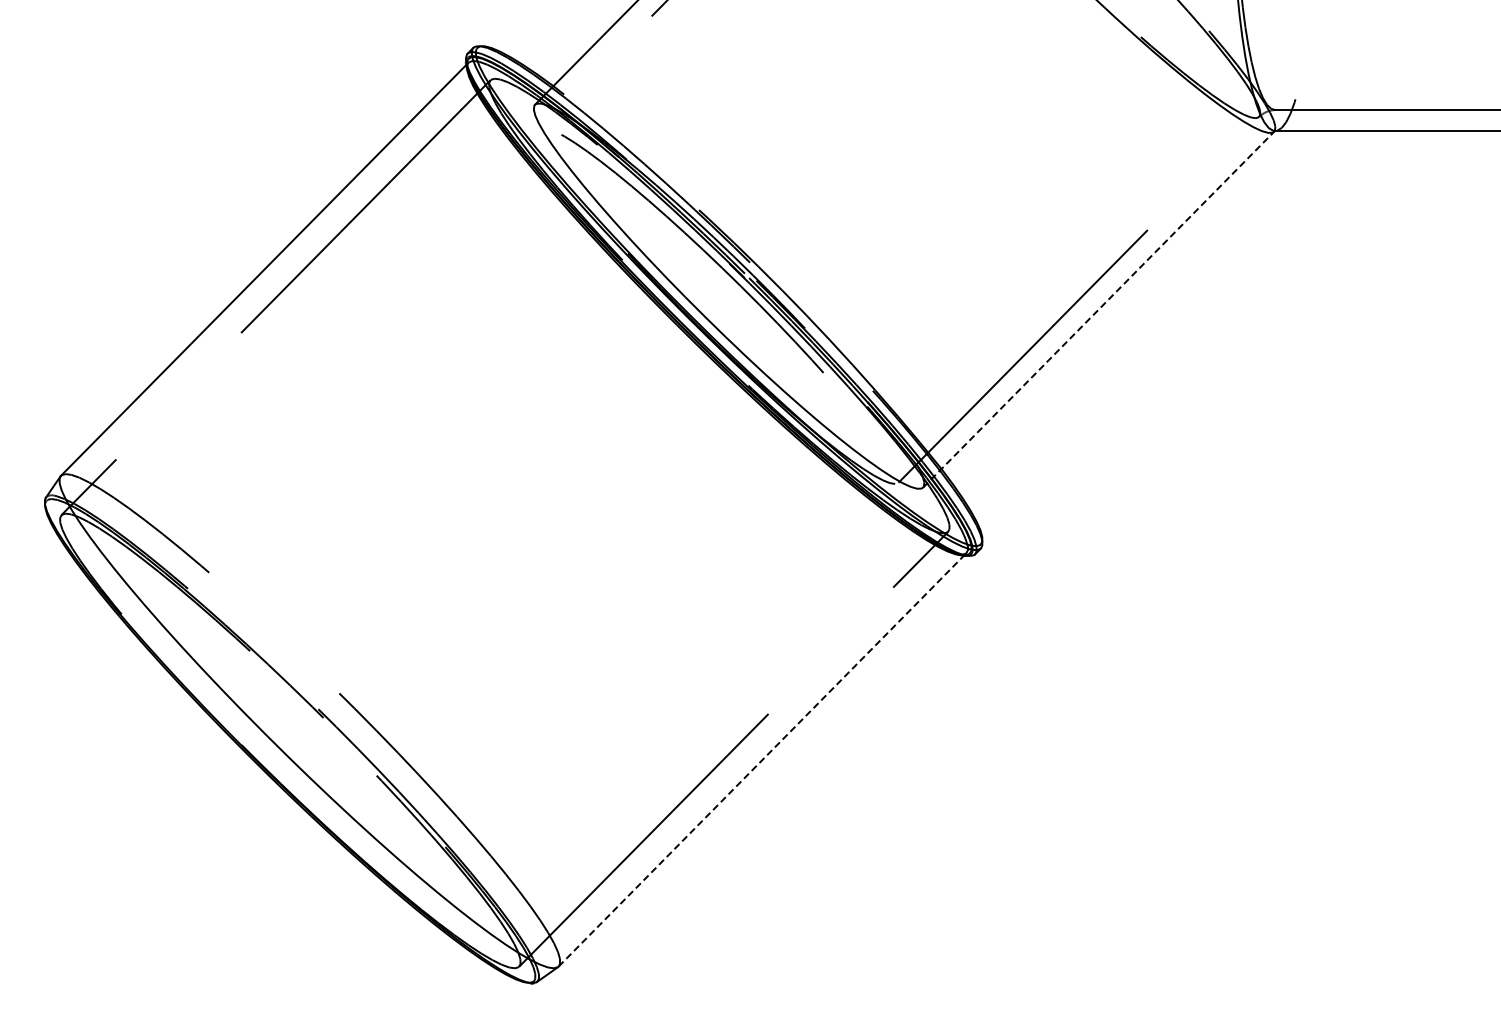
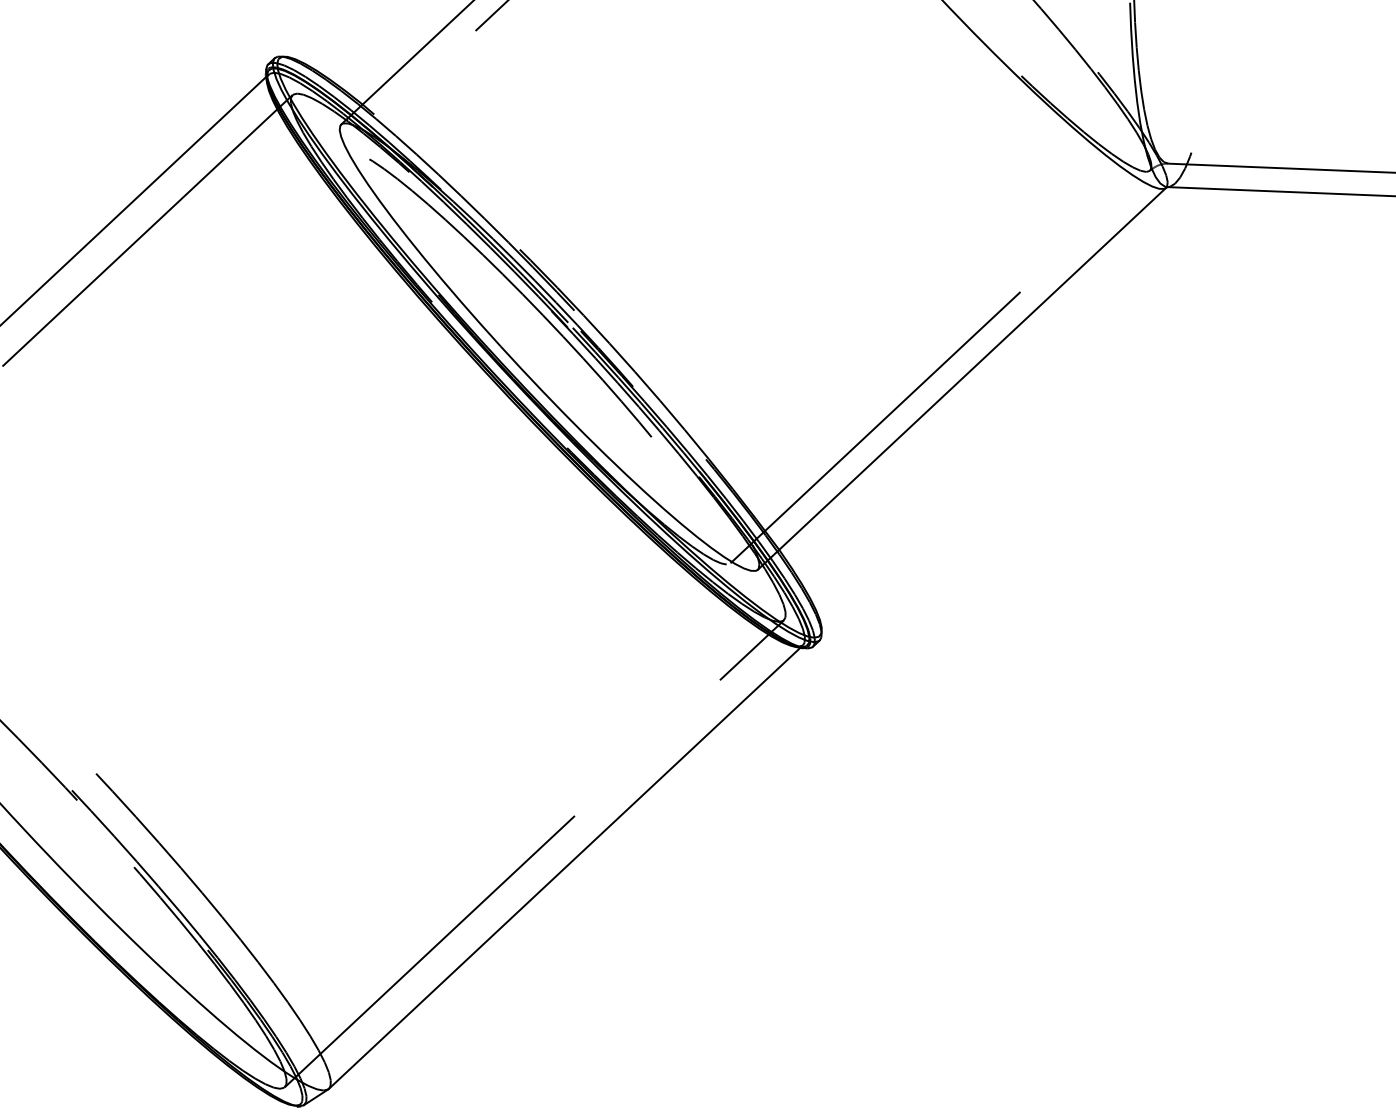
line: (1098, 309) -> (961, 378), dashed -> solid
line: (761, 760) -> (564, 867), dashed -> solid

